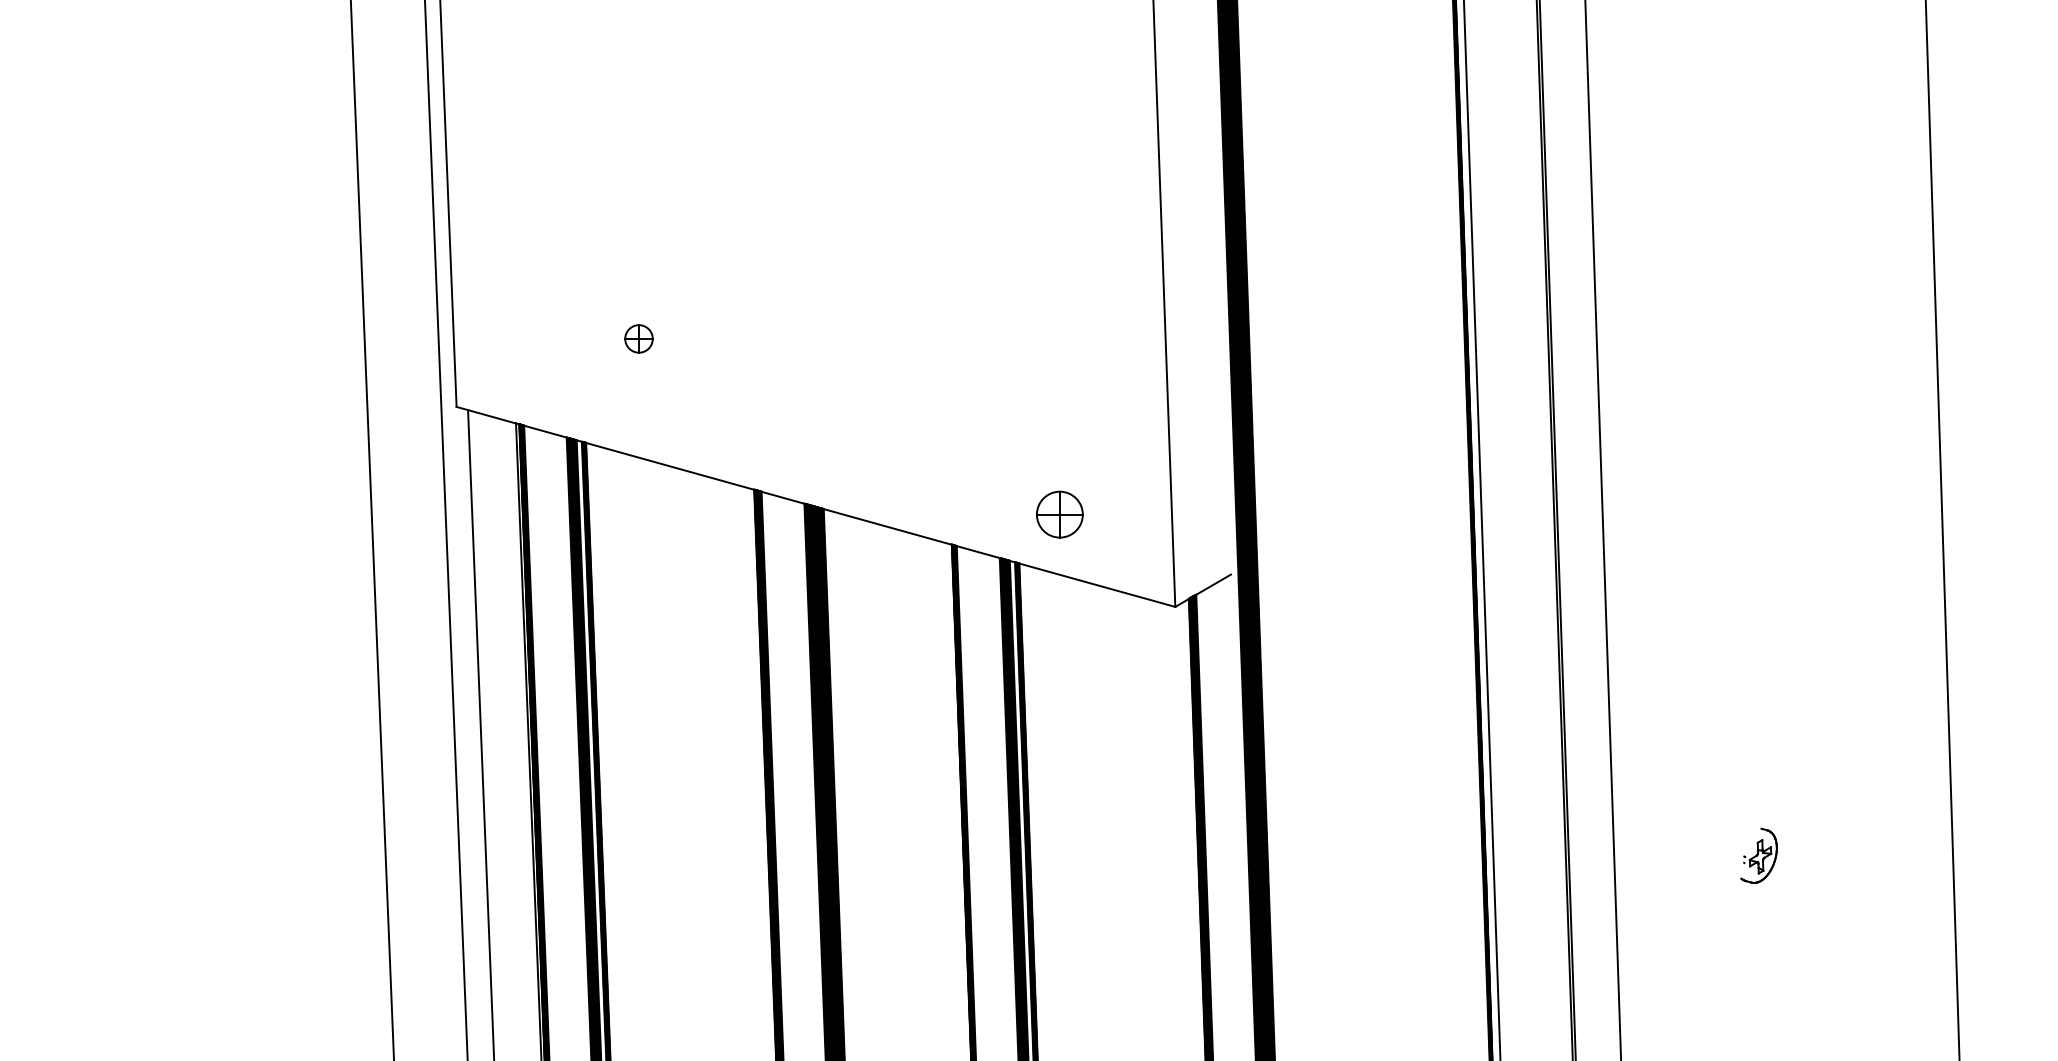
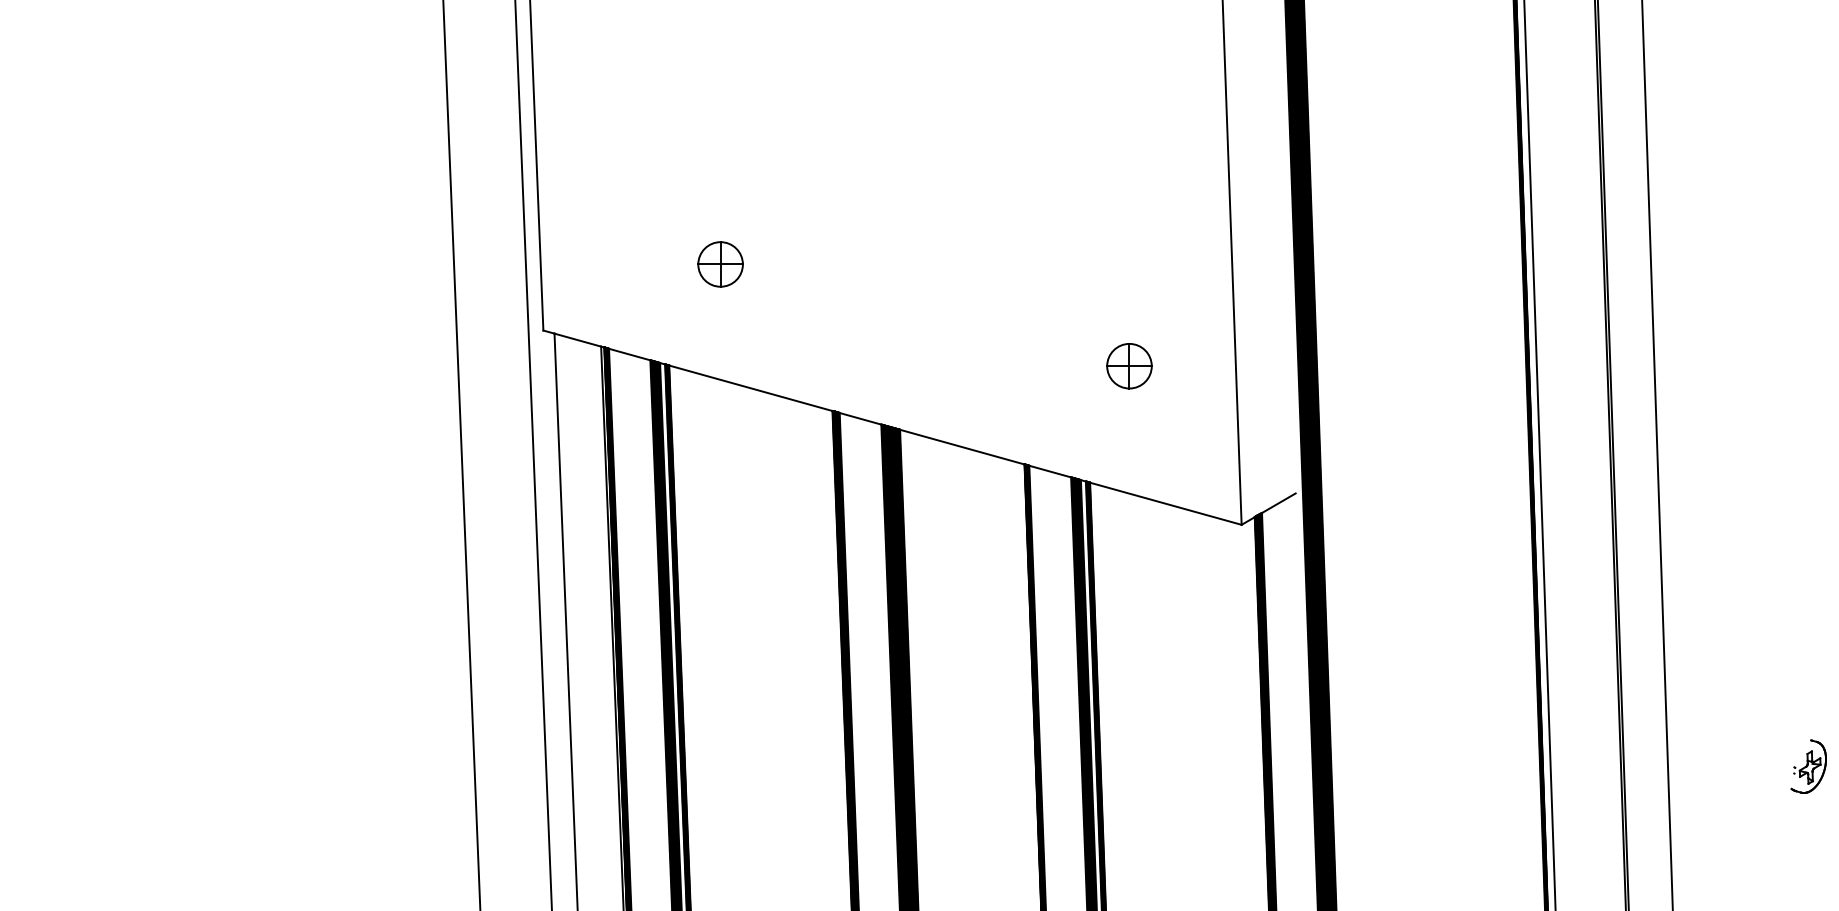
part: (638, 338) -> (720, 264), size x1.67
part: (1059, 514) -> (1129, 366), moved

